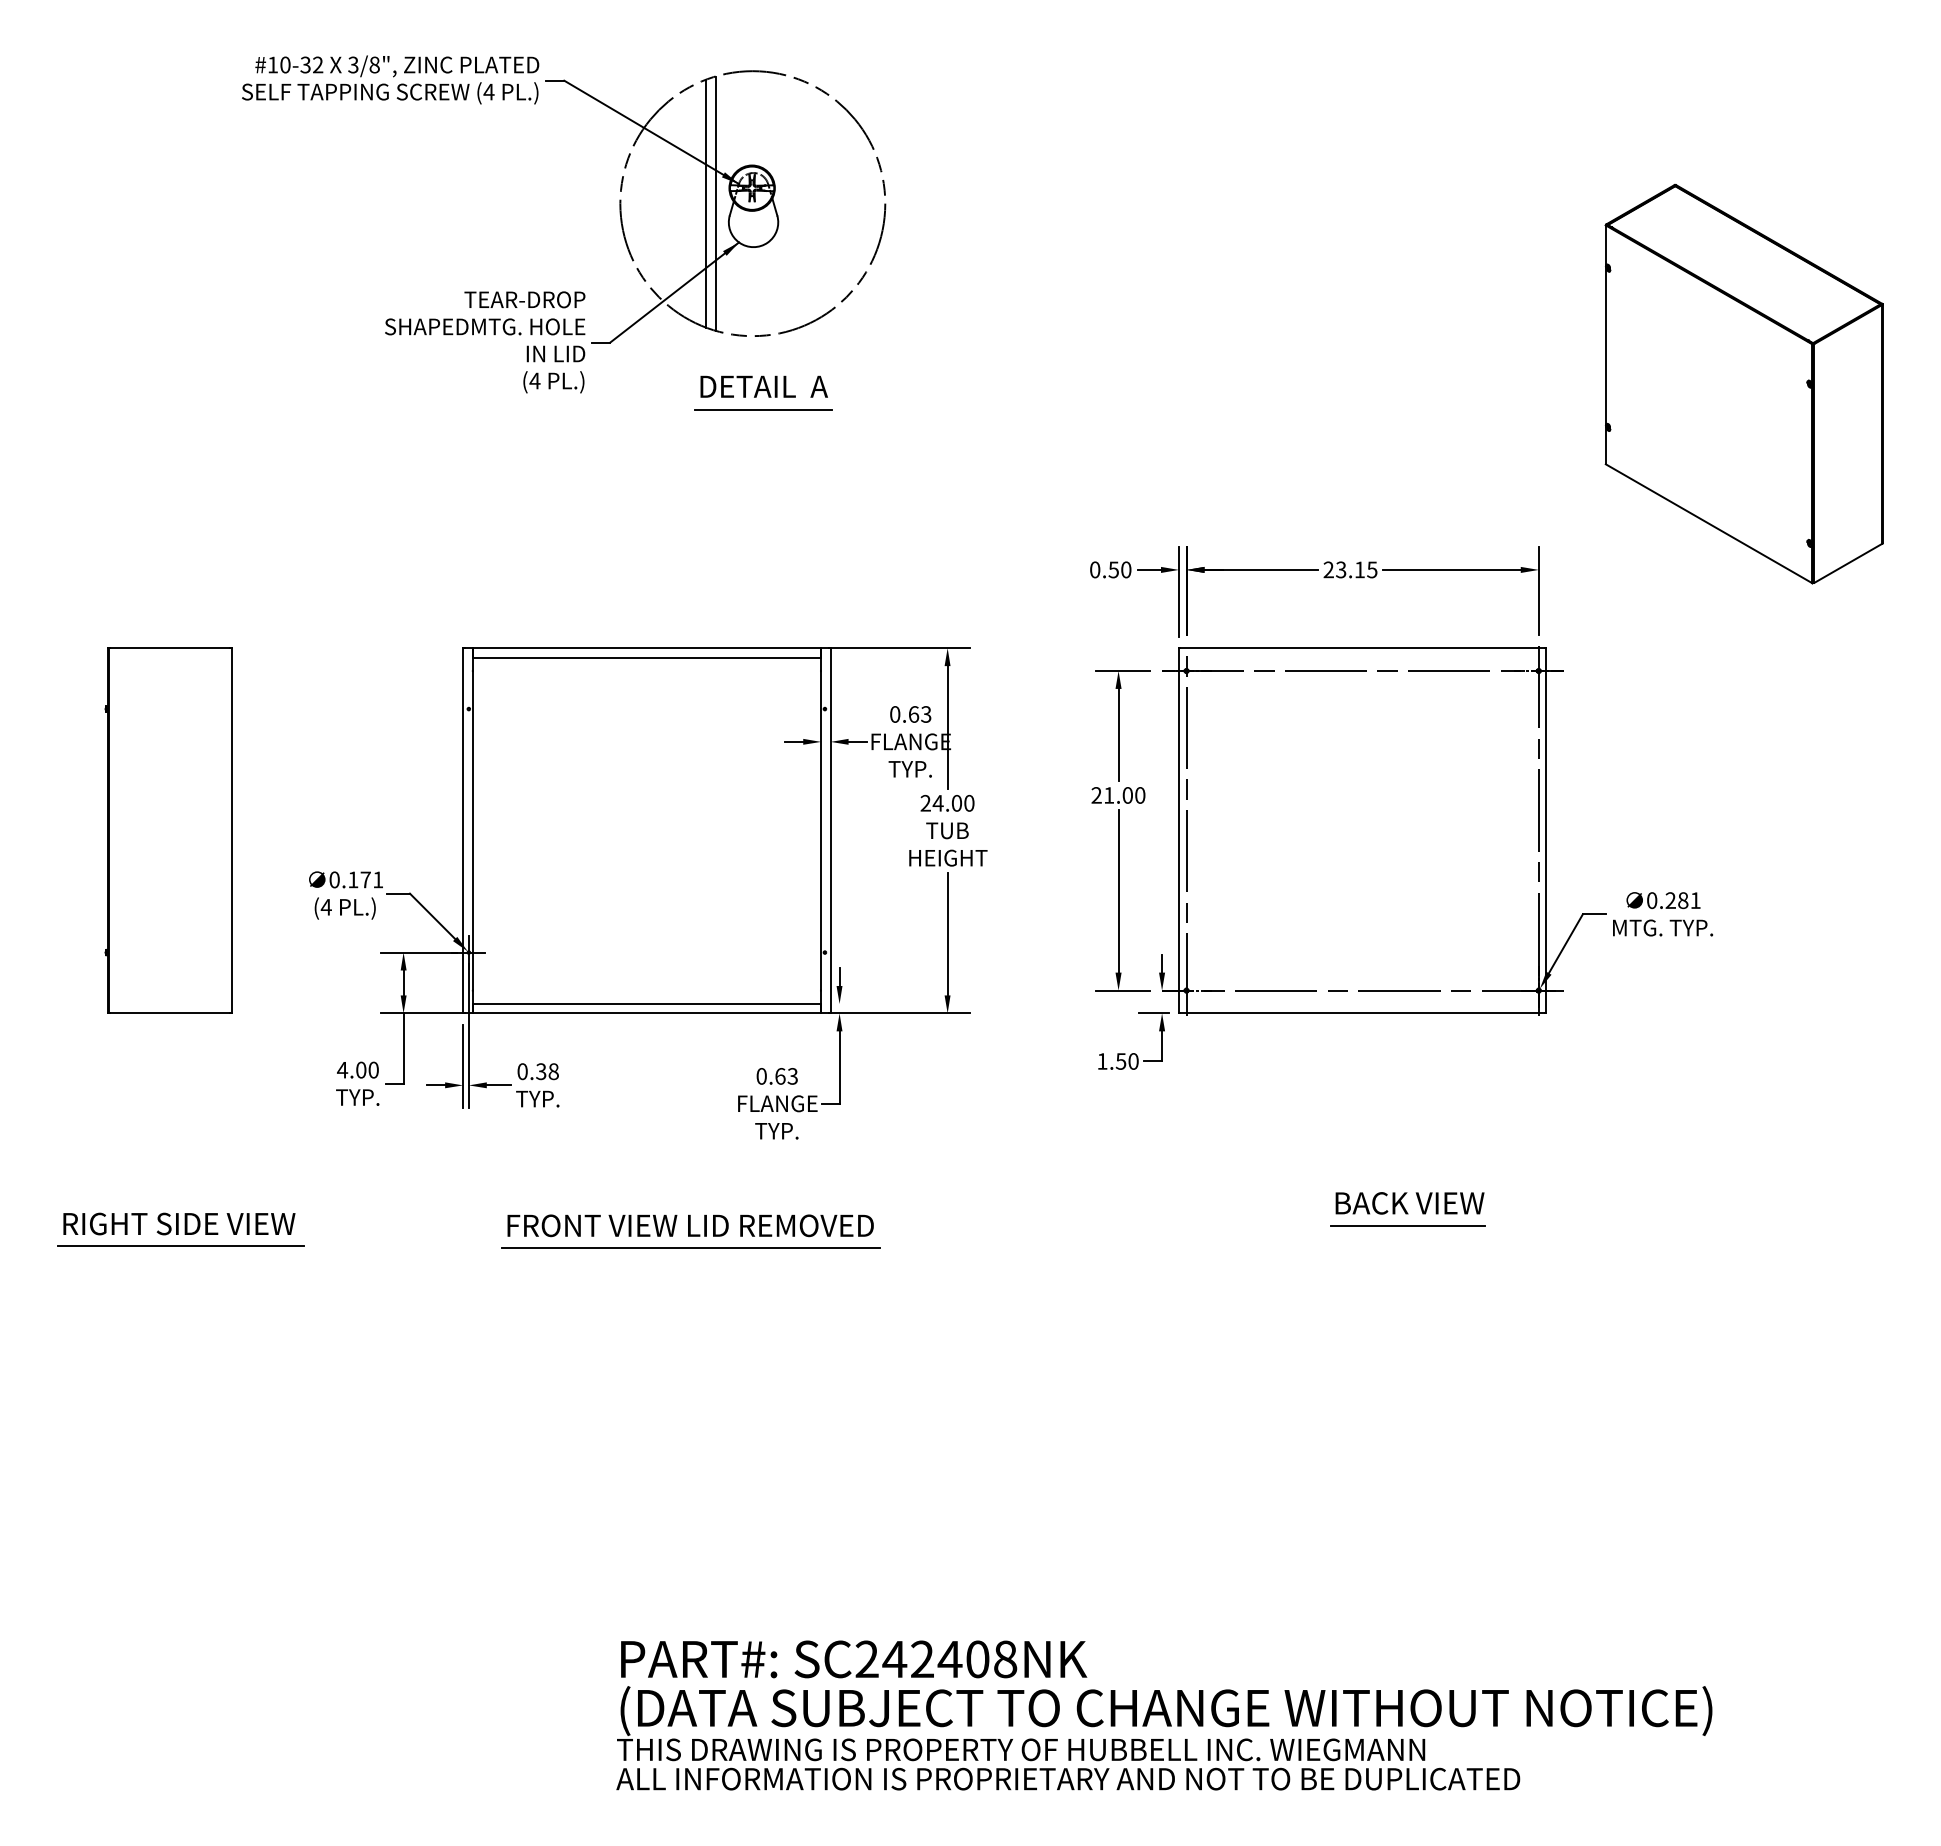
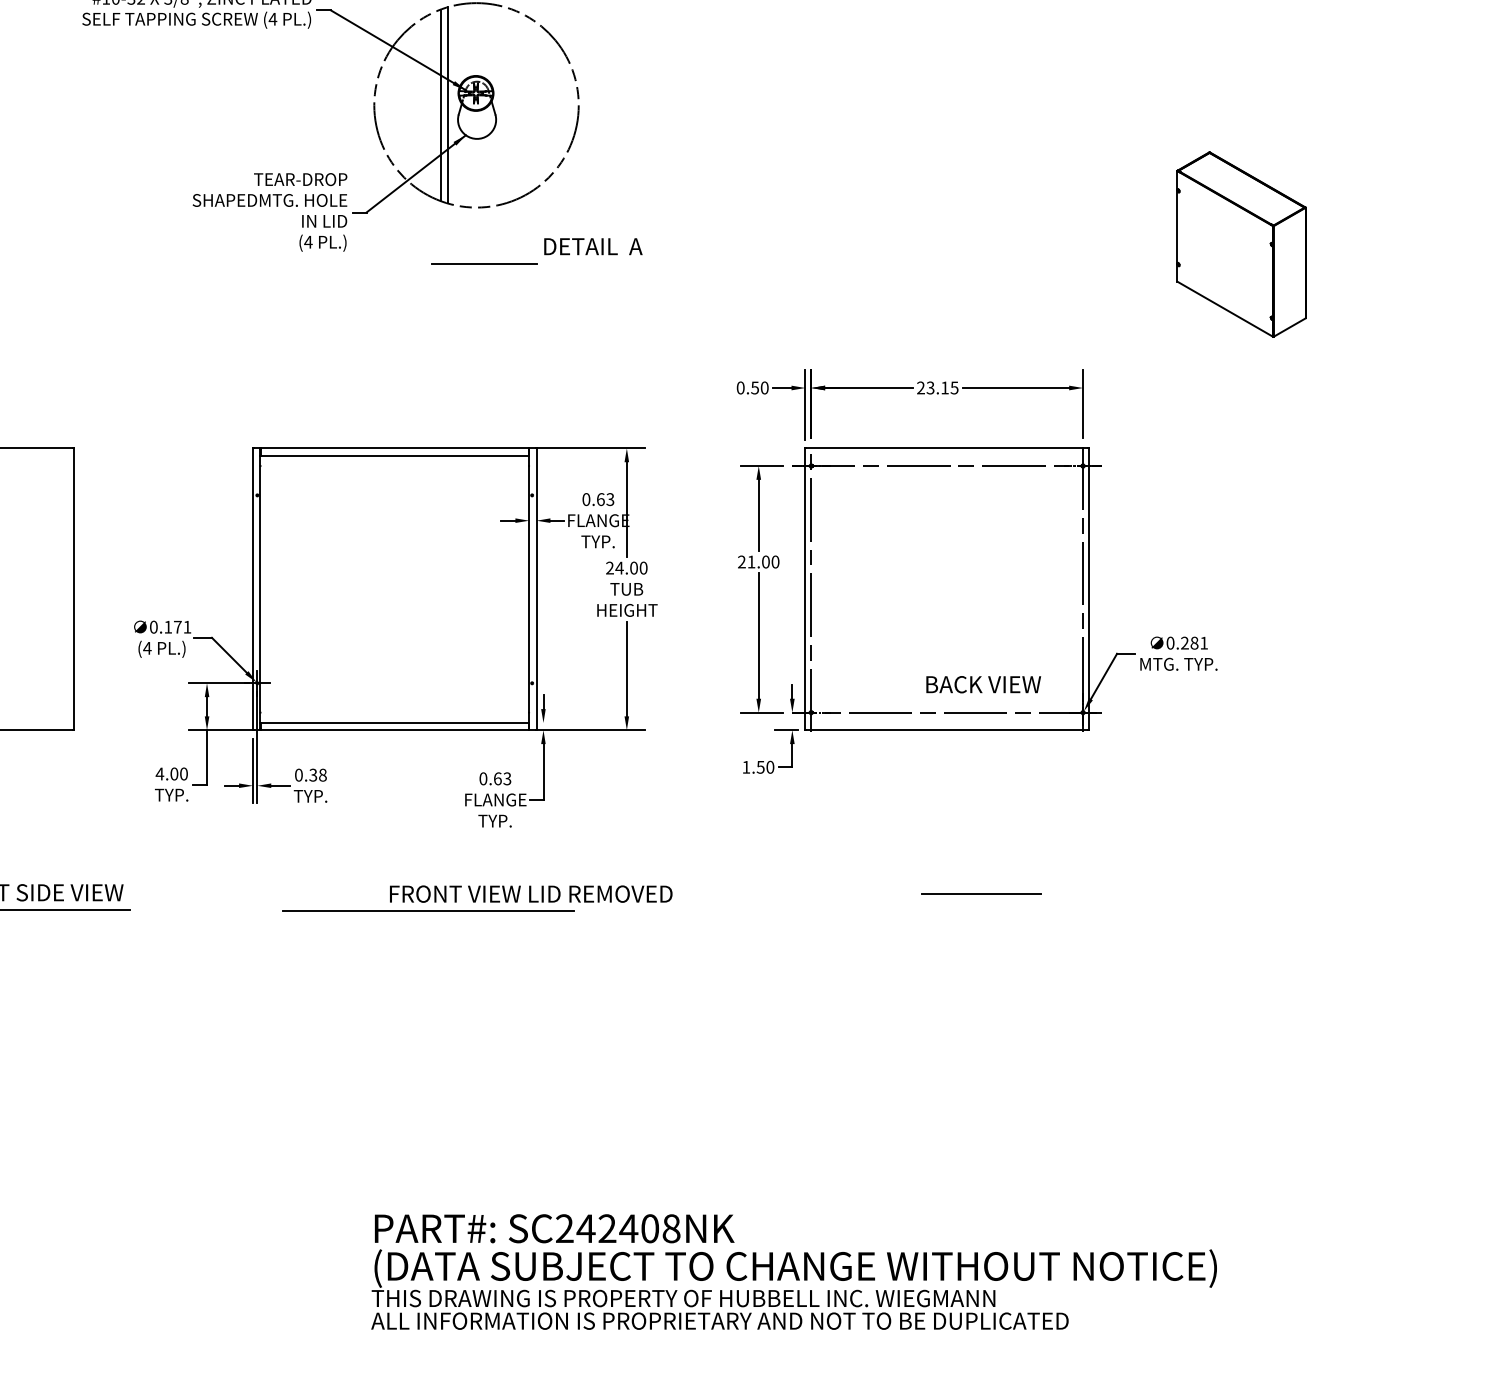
part: (1743, 383) -> (1241, 244), size x0.6
text: (763, 386) -> (592, 246), moved
text: (1409, 1203) -> (983, 684), moved
text: (690, 1225) -> (531, 893), moved

